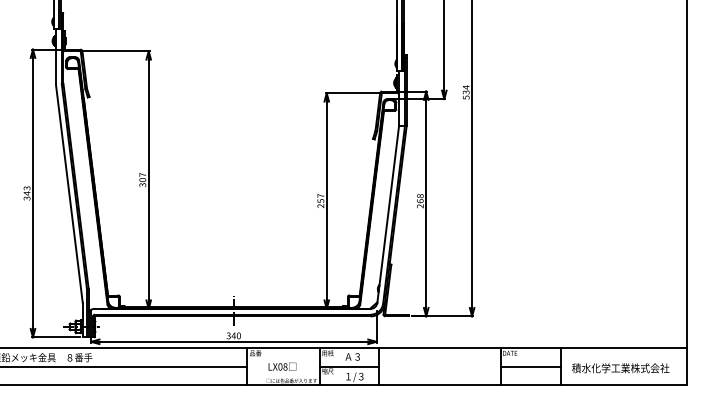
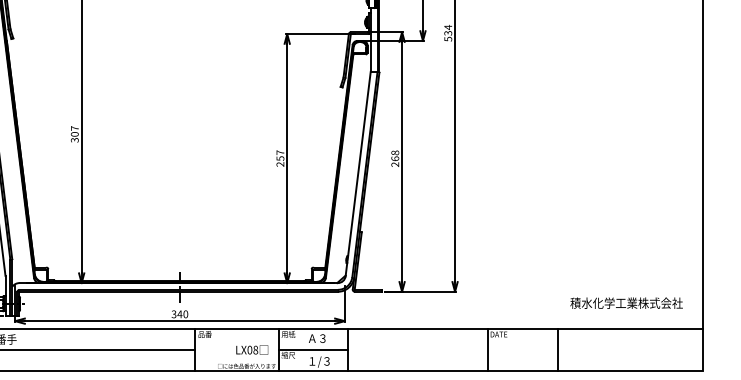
text: (282, 366) -> (252, 349), moved
line: (530, 367) -> (522, 350), removed
text: (620, 368) -> (626, 303), moved

